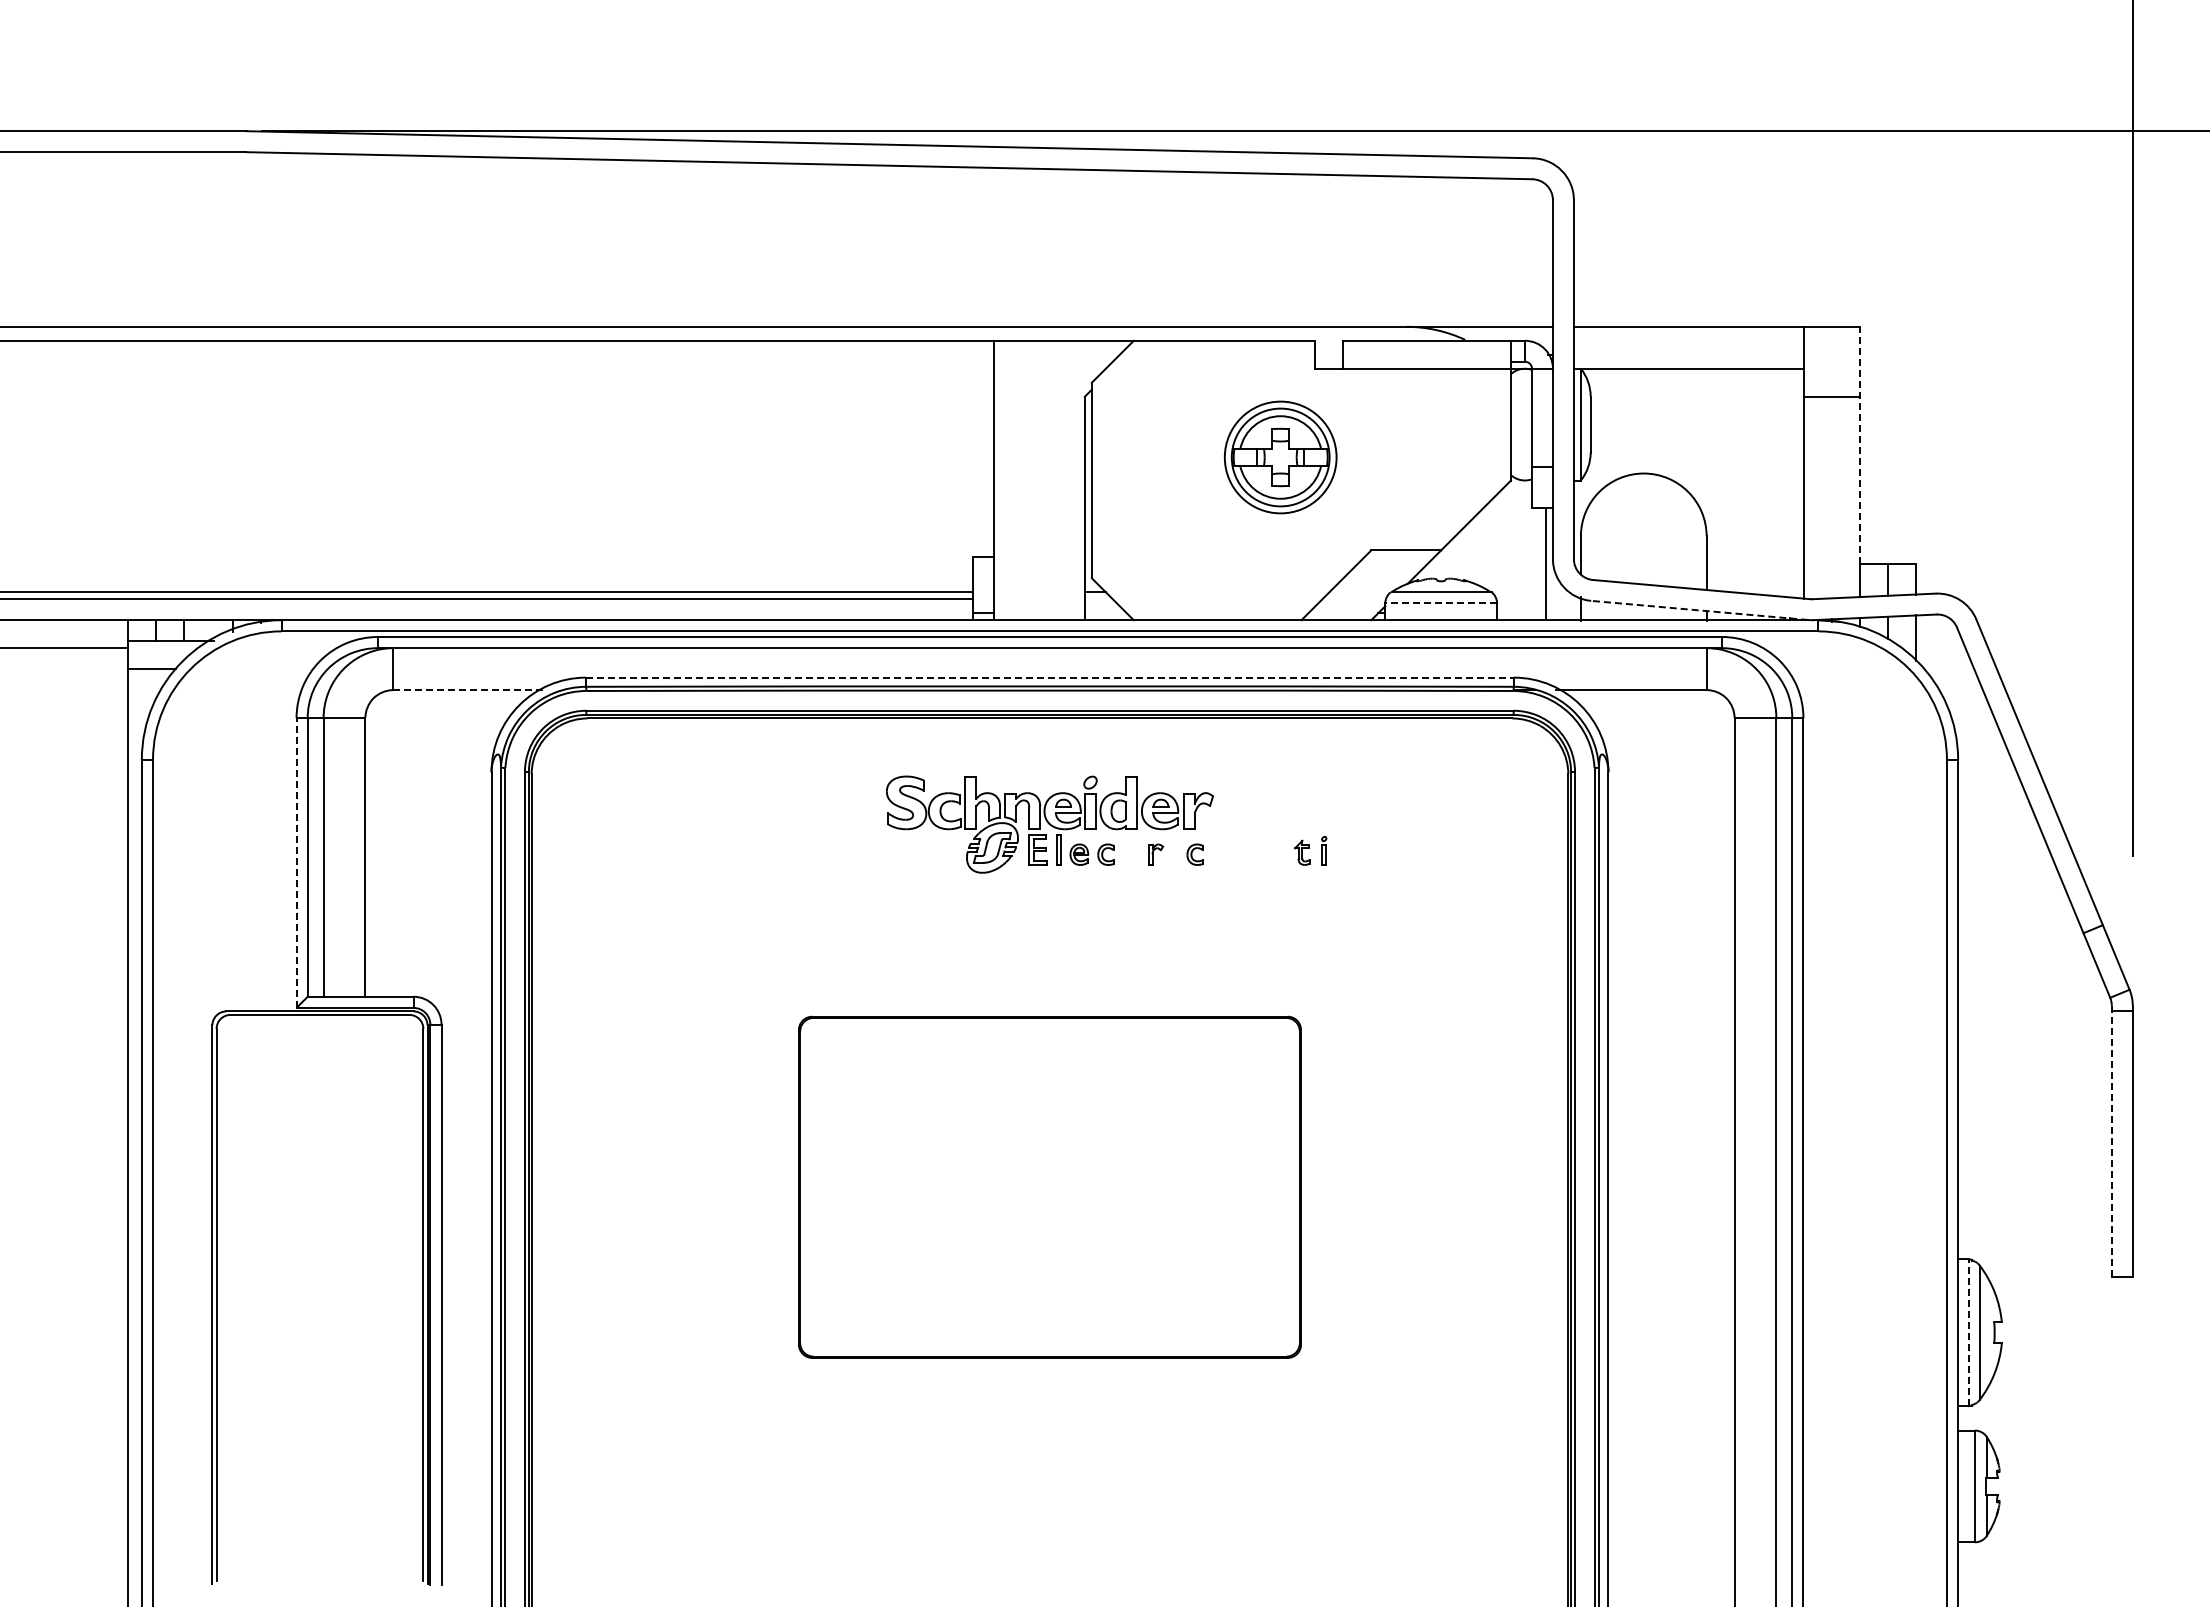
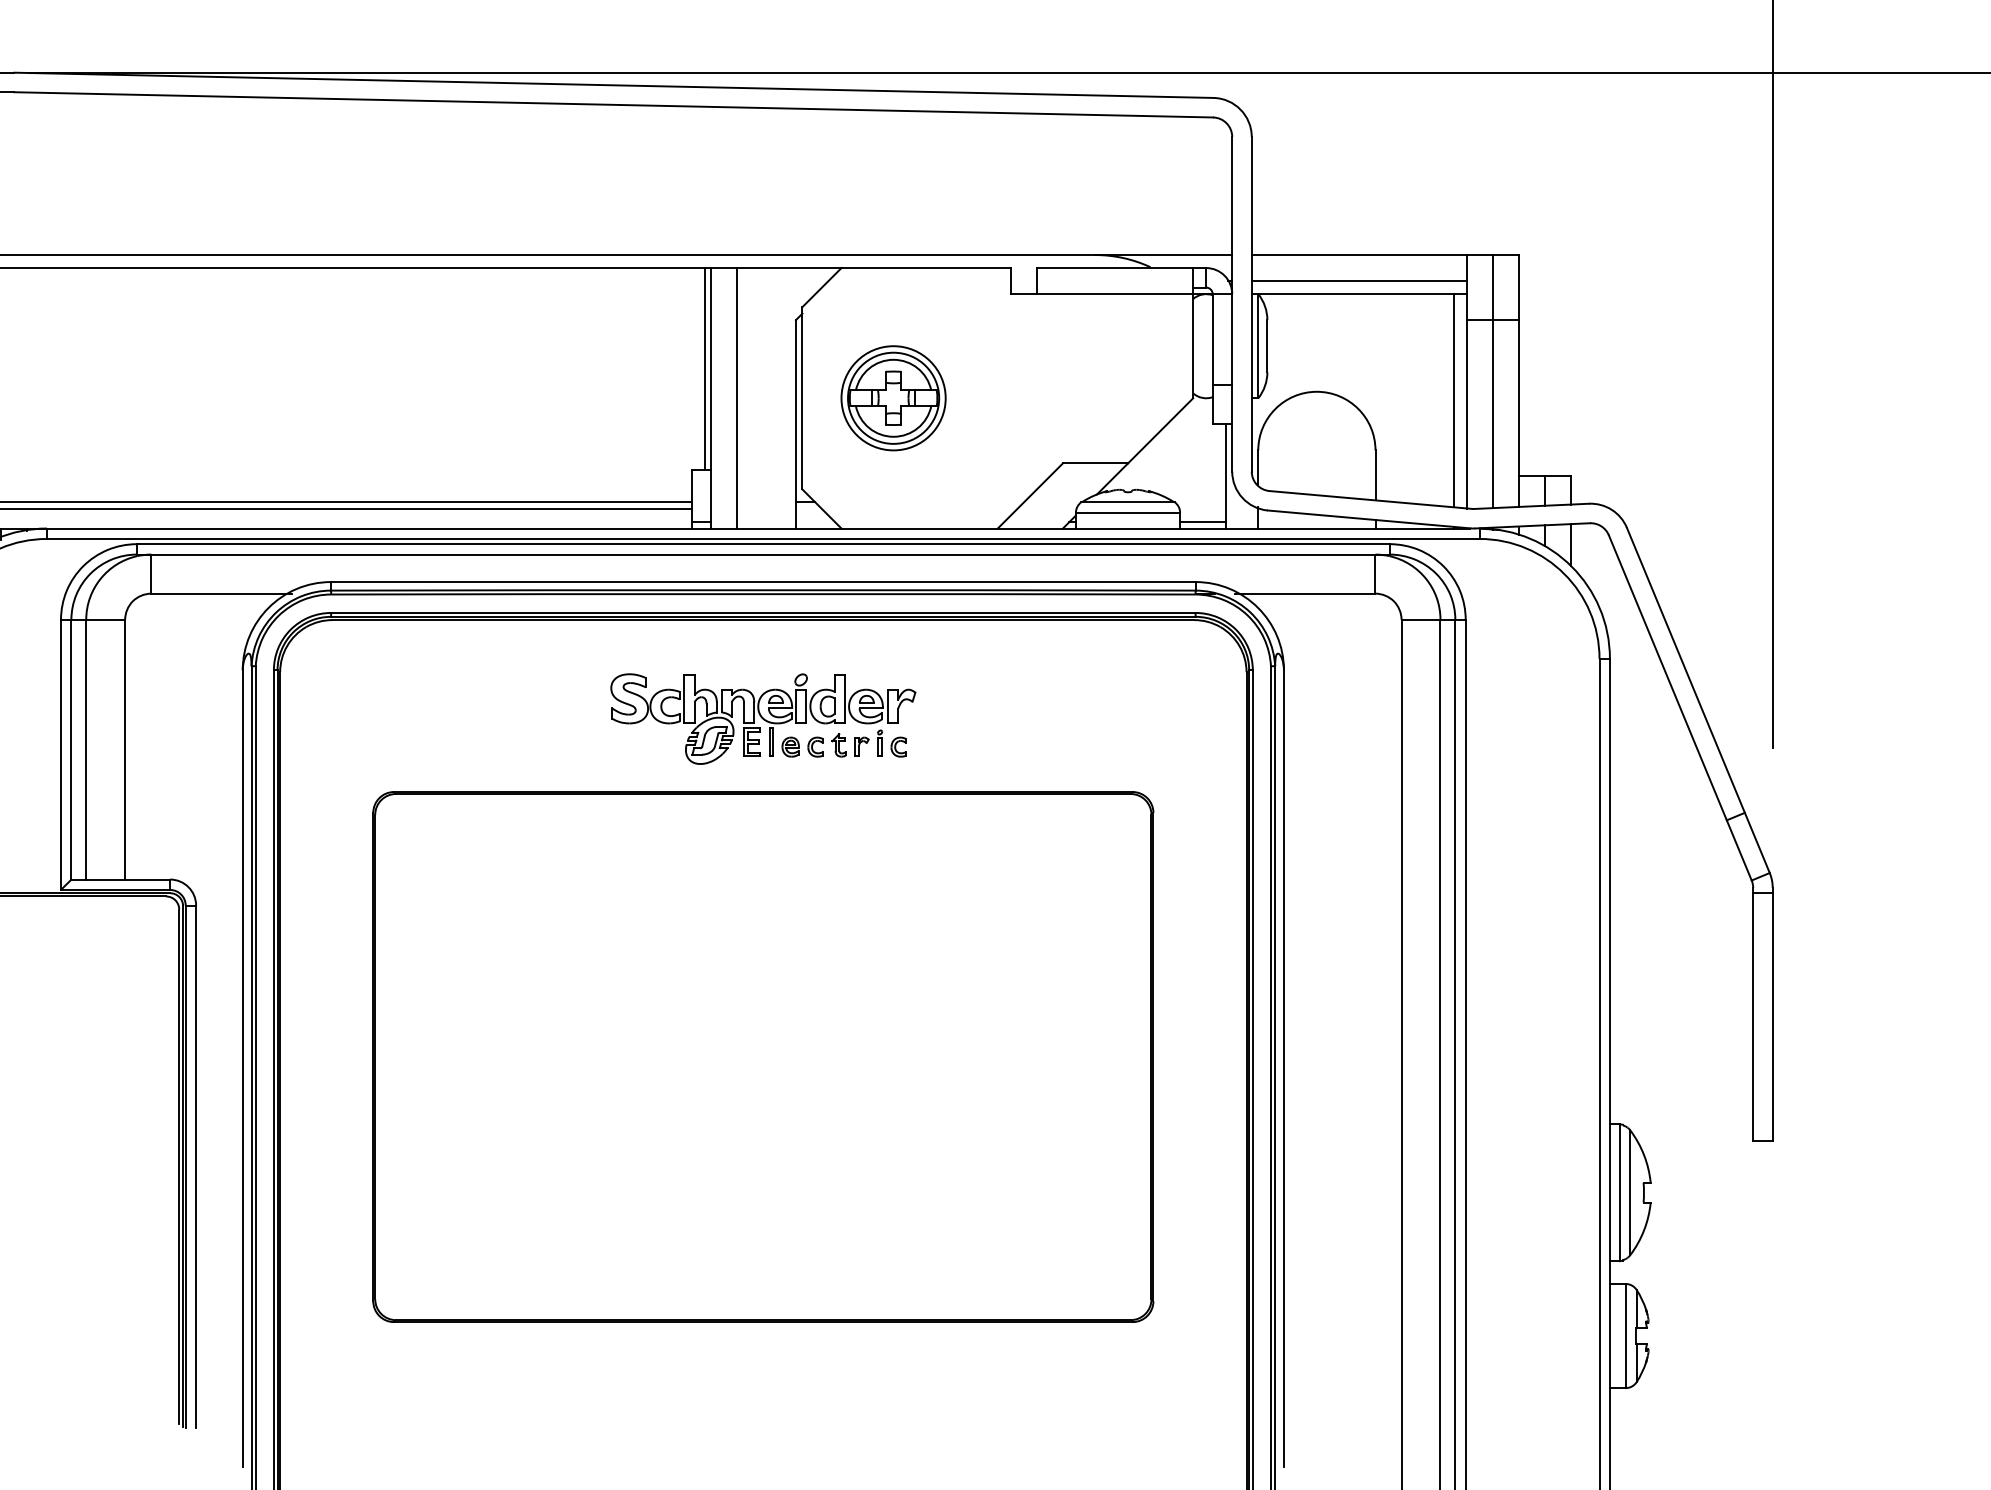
line: (1688, 354) -> (1358, 280), added
line: (1860, 445) -> (1518, 365), dashed -> solid
line: (987, 448) -> (705, 368), added
part: (1280, 457) -> (893, 398), moved
line: (1832, 462) -> (1492, 381), added
line: (1022, 480) -> (737, 398), added
line: (1790, 482) -> (1453, 400), added
line: (1441, 603) -> (1128, 512), dashed -> solid
line: (1699, 610) -> (1368, 519), dashed -> solid
line: (1521, 613) -> (1202, 522), added
line: (1049, 677) -> (762, 581), dashed -> solid
line: (469, 690) -> (222, 594), dashed -> solid
part: (1324, 850) -> (880, 743), moved
part: (1302, 852) -> (839, 745), moved
line: (296, 862) -> (60, 754), dashed -> solid
line: (2111, 1141) -> (1752, 1014), dashed -> solid
part: (1049, 1187) -> (762, 1057), size x1.67
line: (1968, 1332) -> (1619, 1192), dashed -> solid

